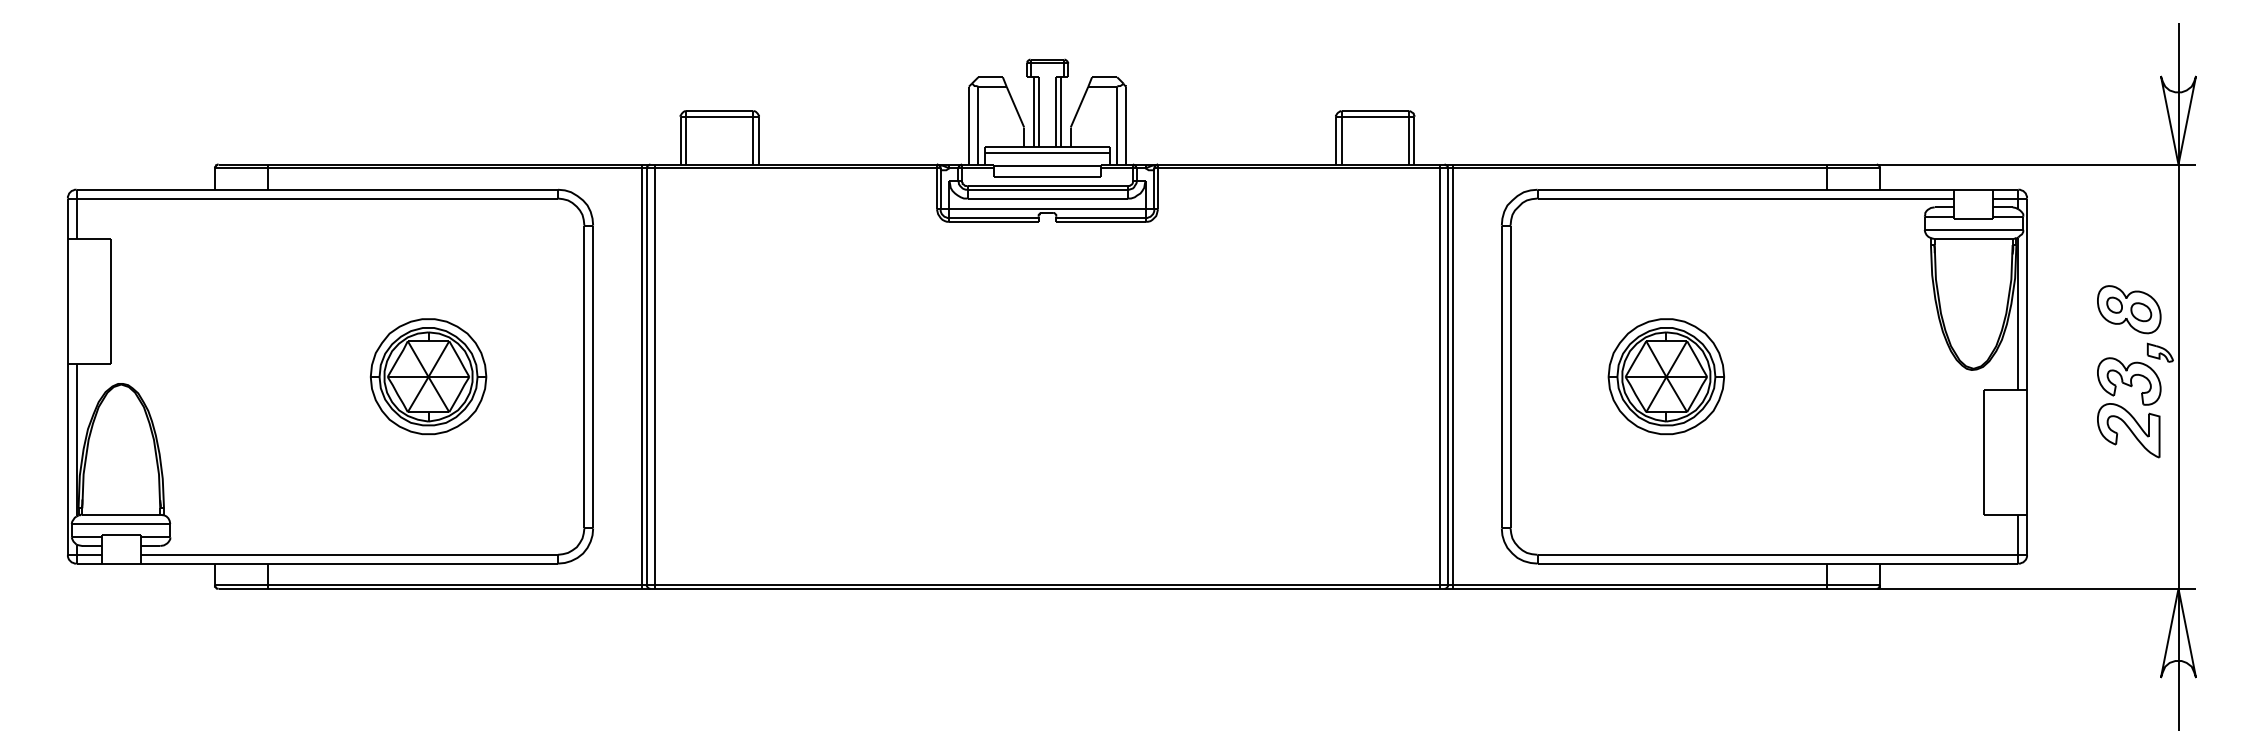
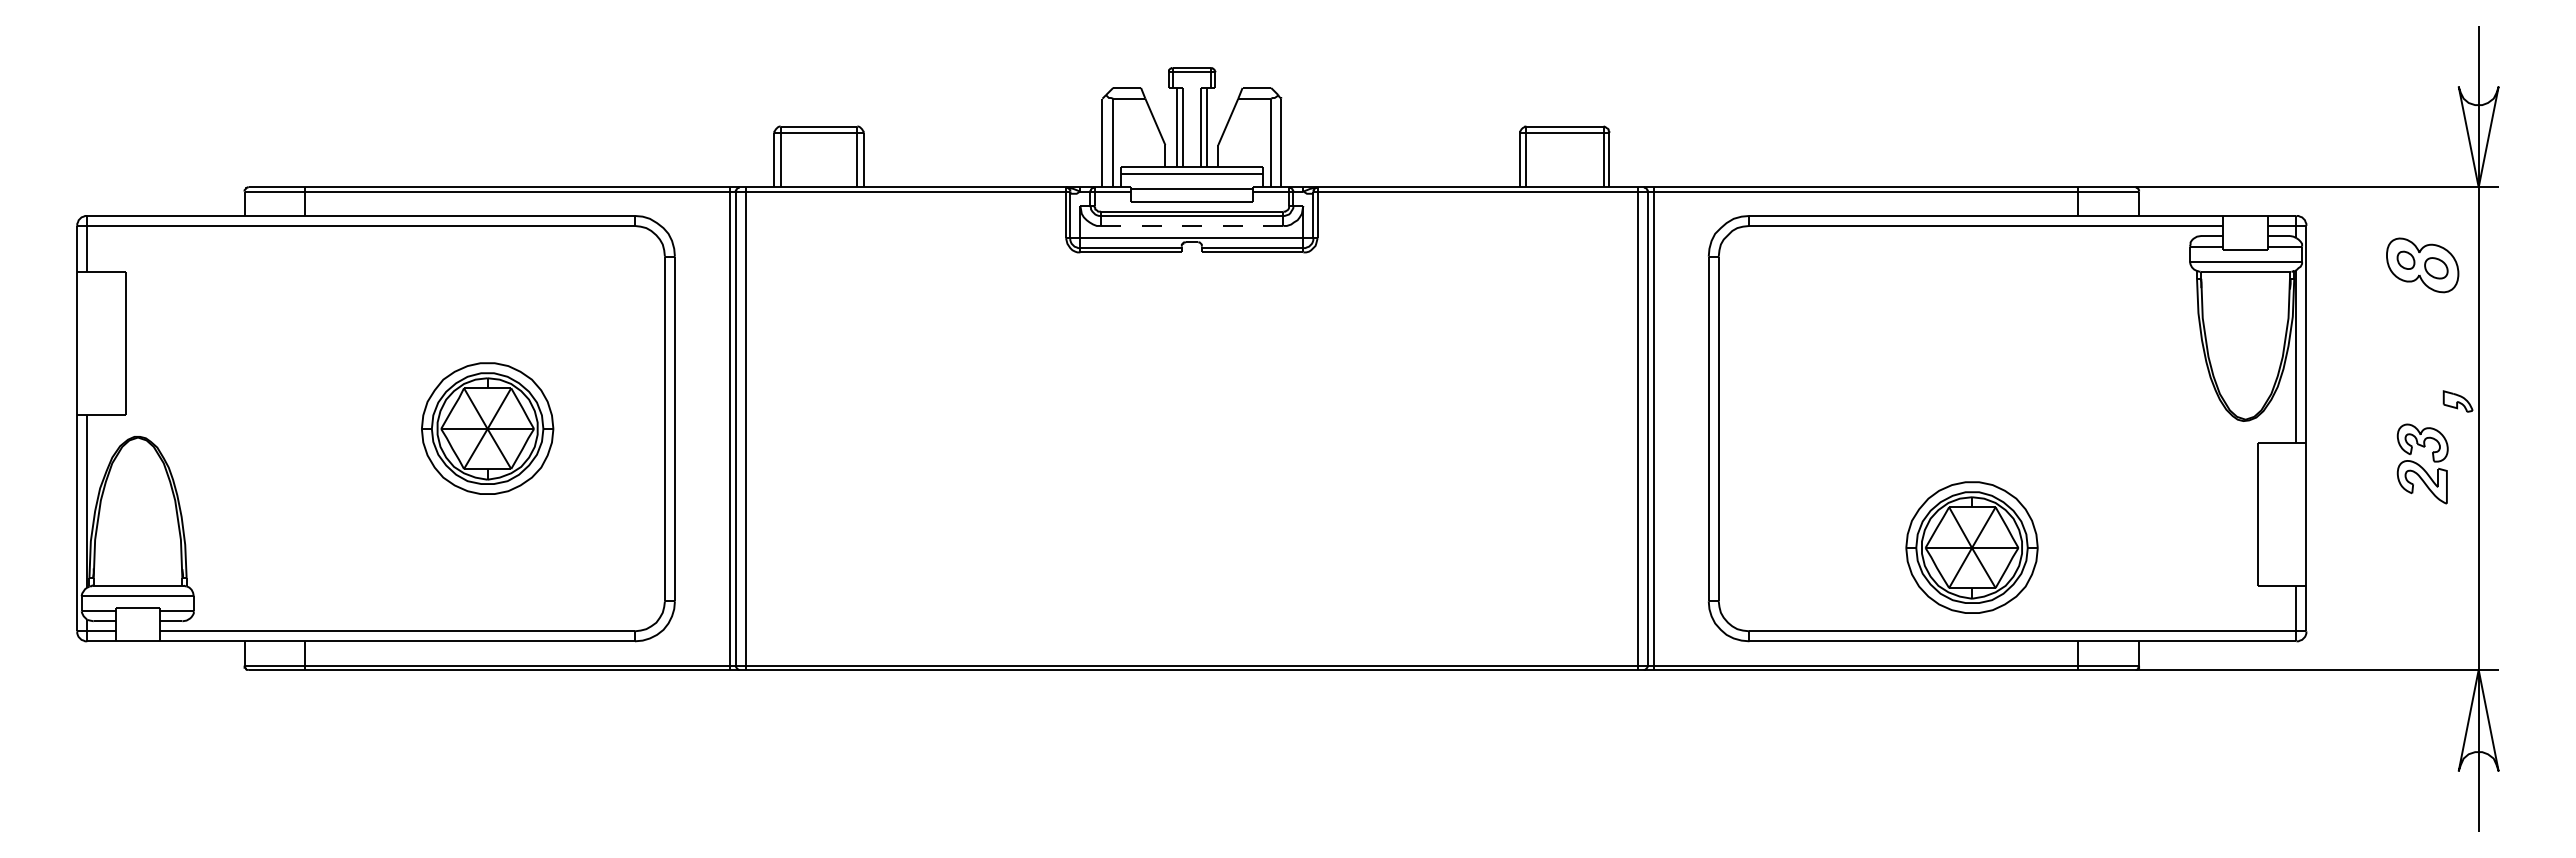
line: (1048, 198) -> (1192, 225), solid -> dashed
part: (2129, 309) -> (2422, 265), moved
part: (1665, 376) -> (1971, 547), moved
part: (2129, 407) -> (2422, 463), size x0.7

